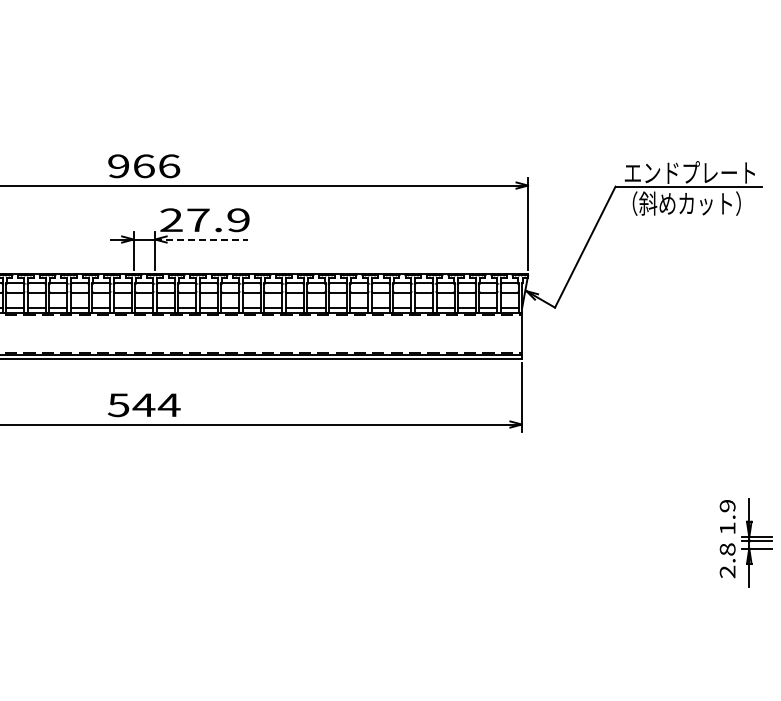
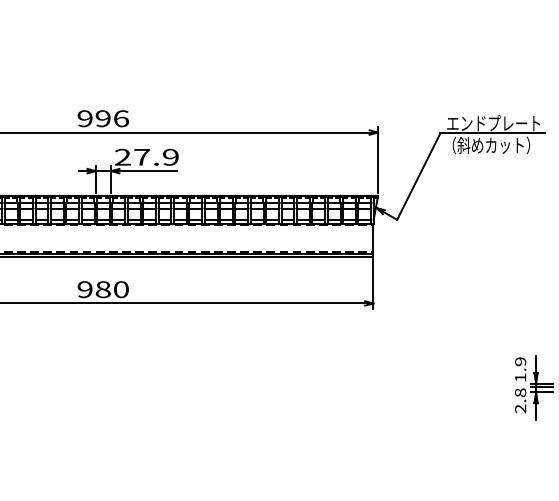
text: (143, 166) -> (102, 118), 966 -> 996
line: (201, 239) -> (144, 171), dashed -> solid
text: (143, 405) -> (102, 289), 544 -> 980

